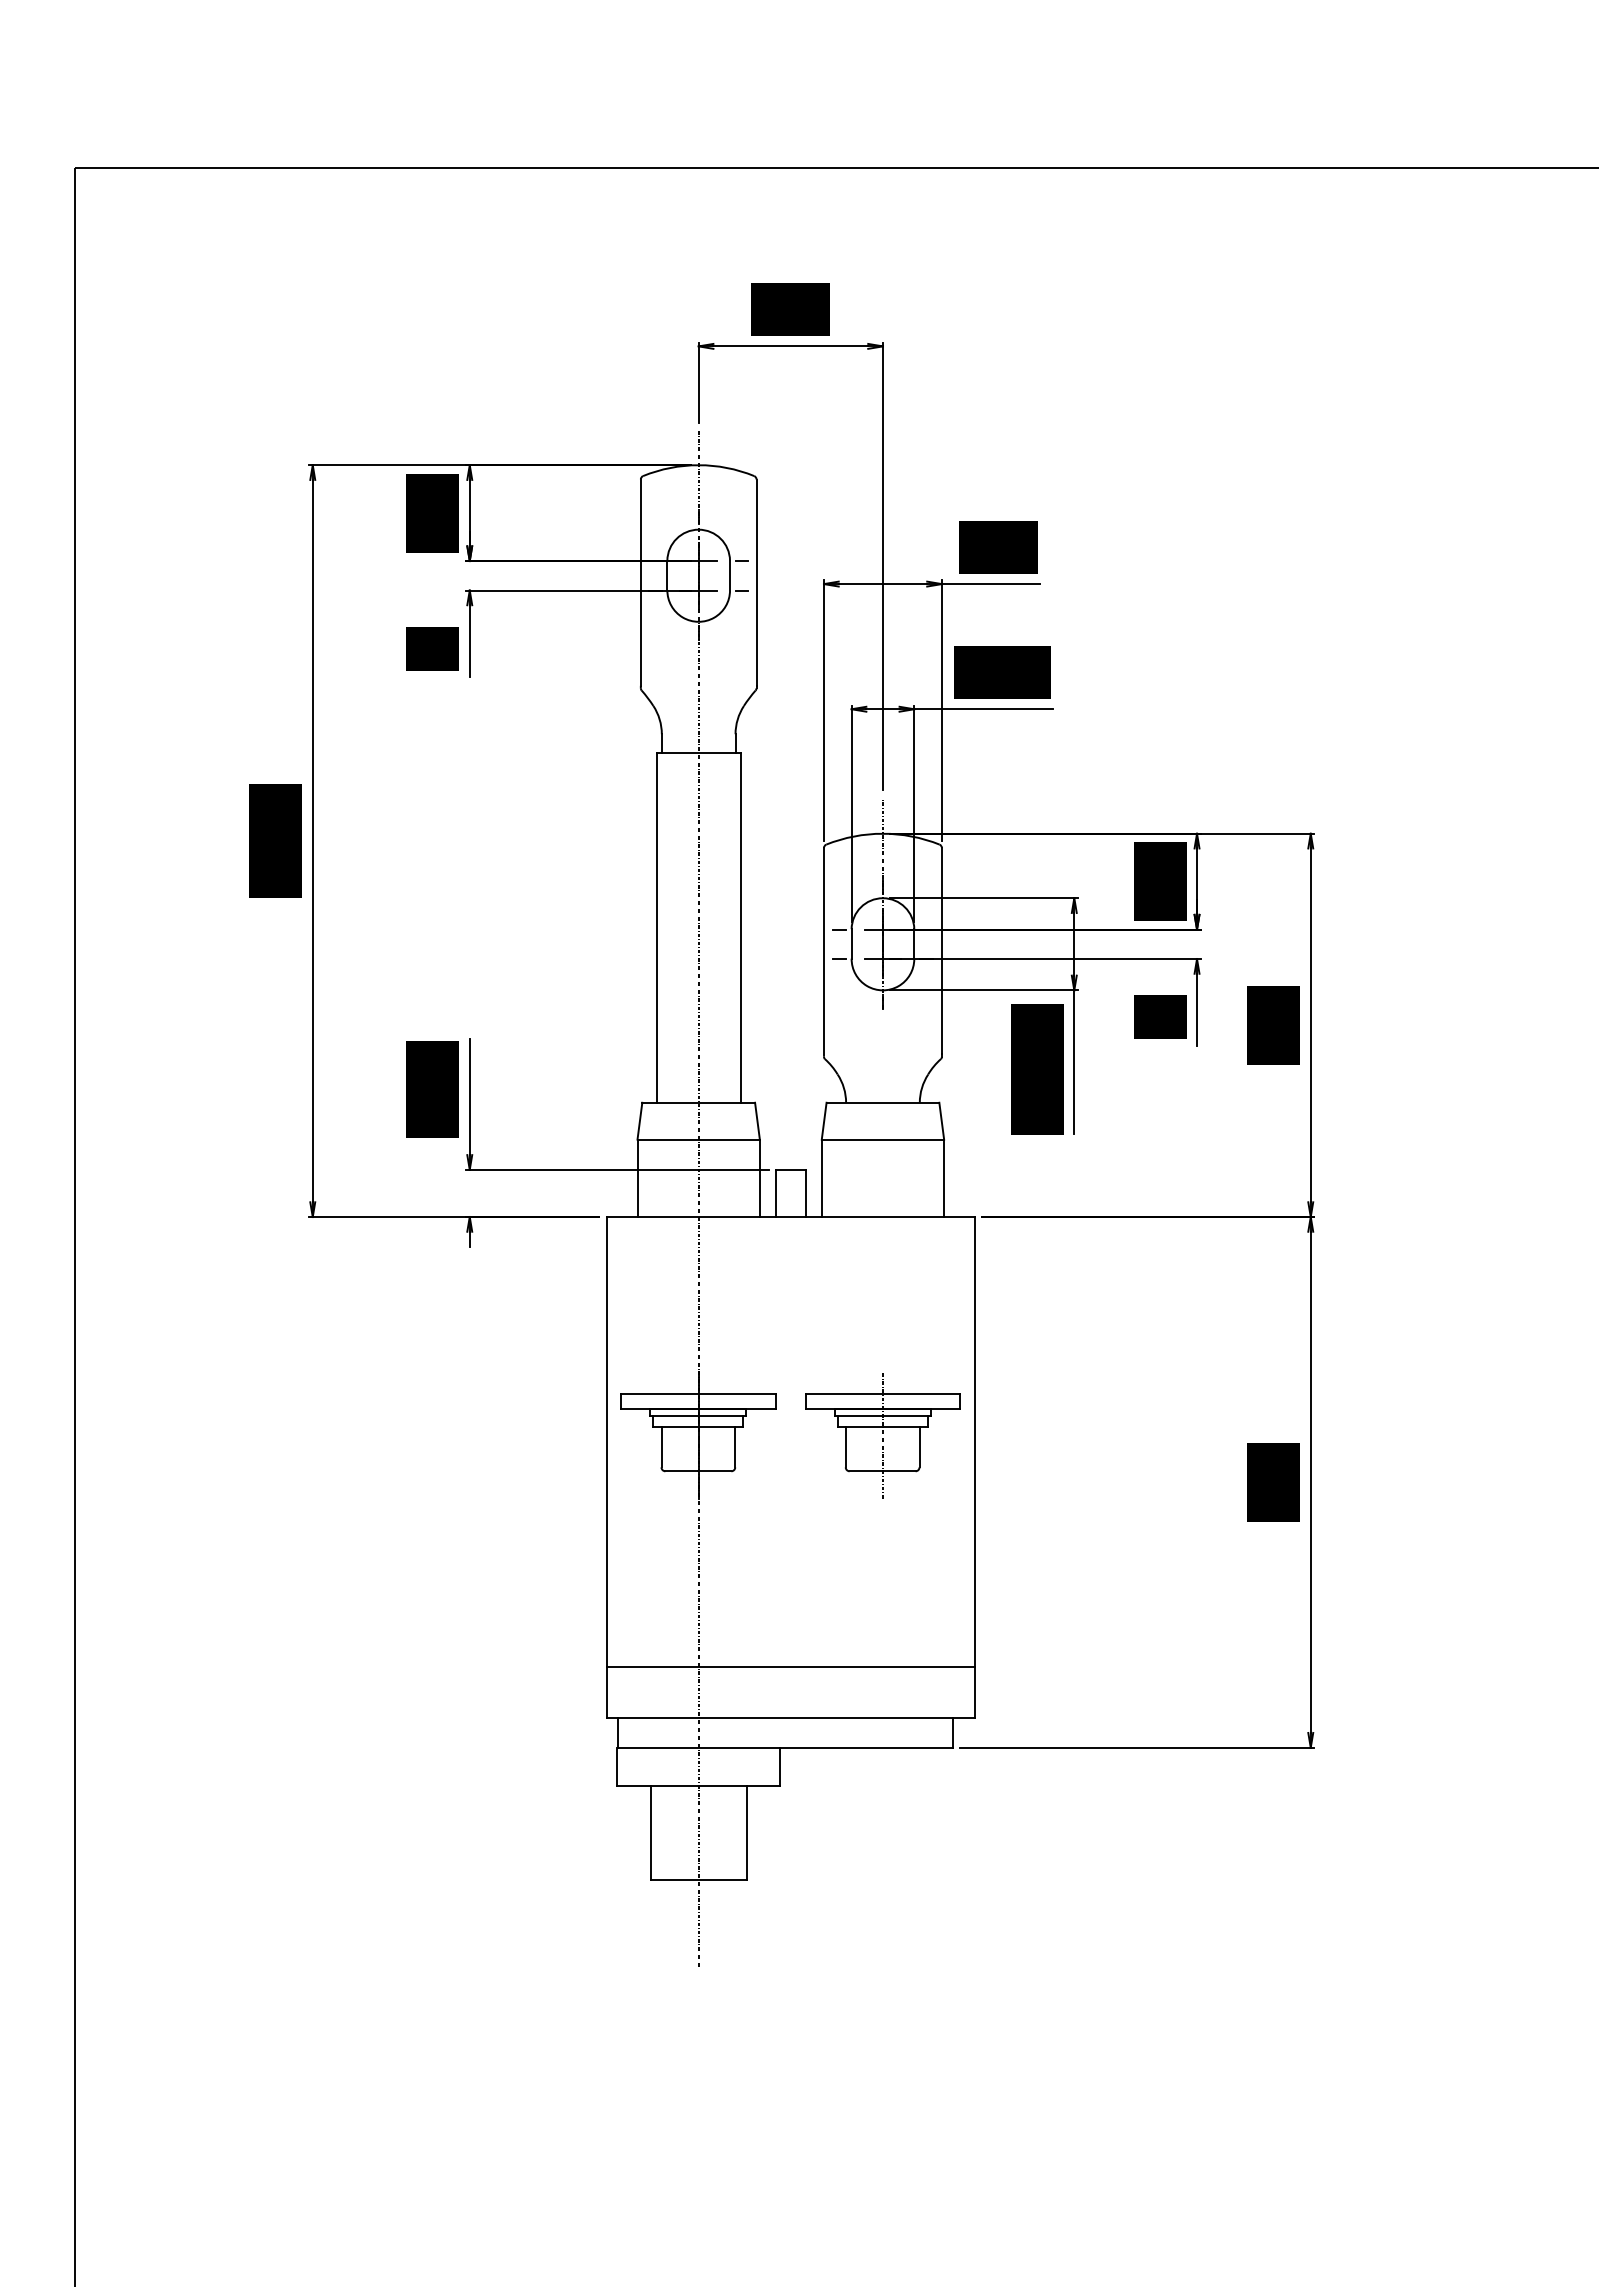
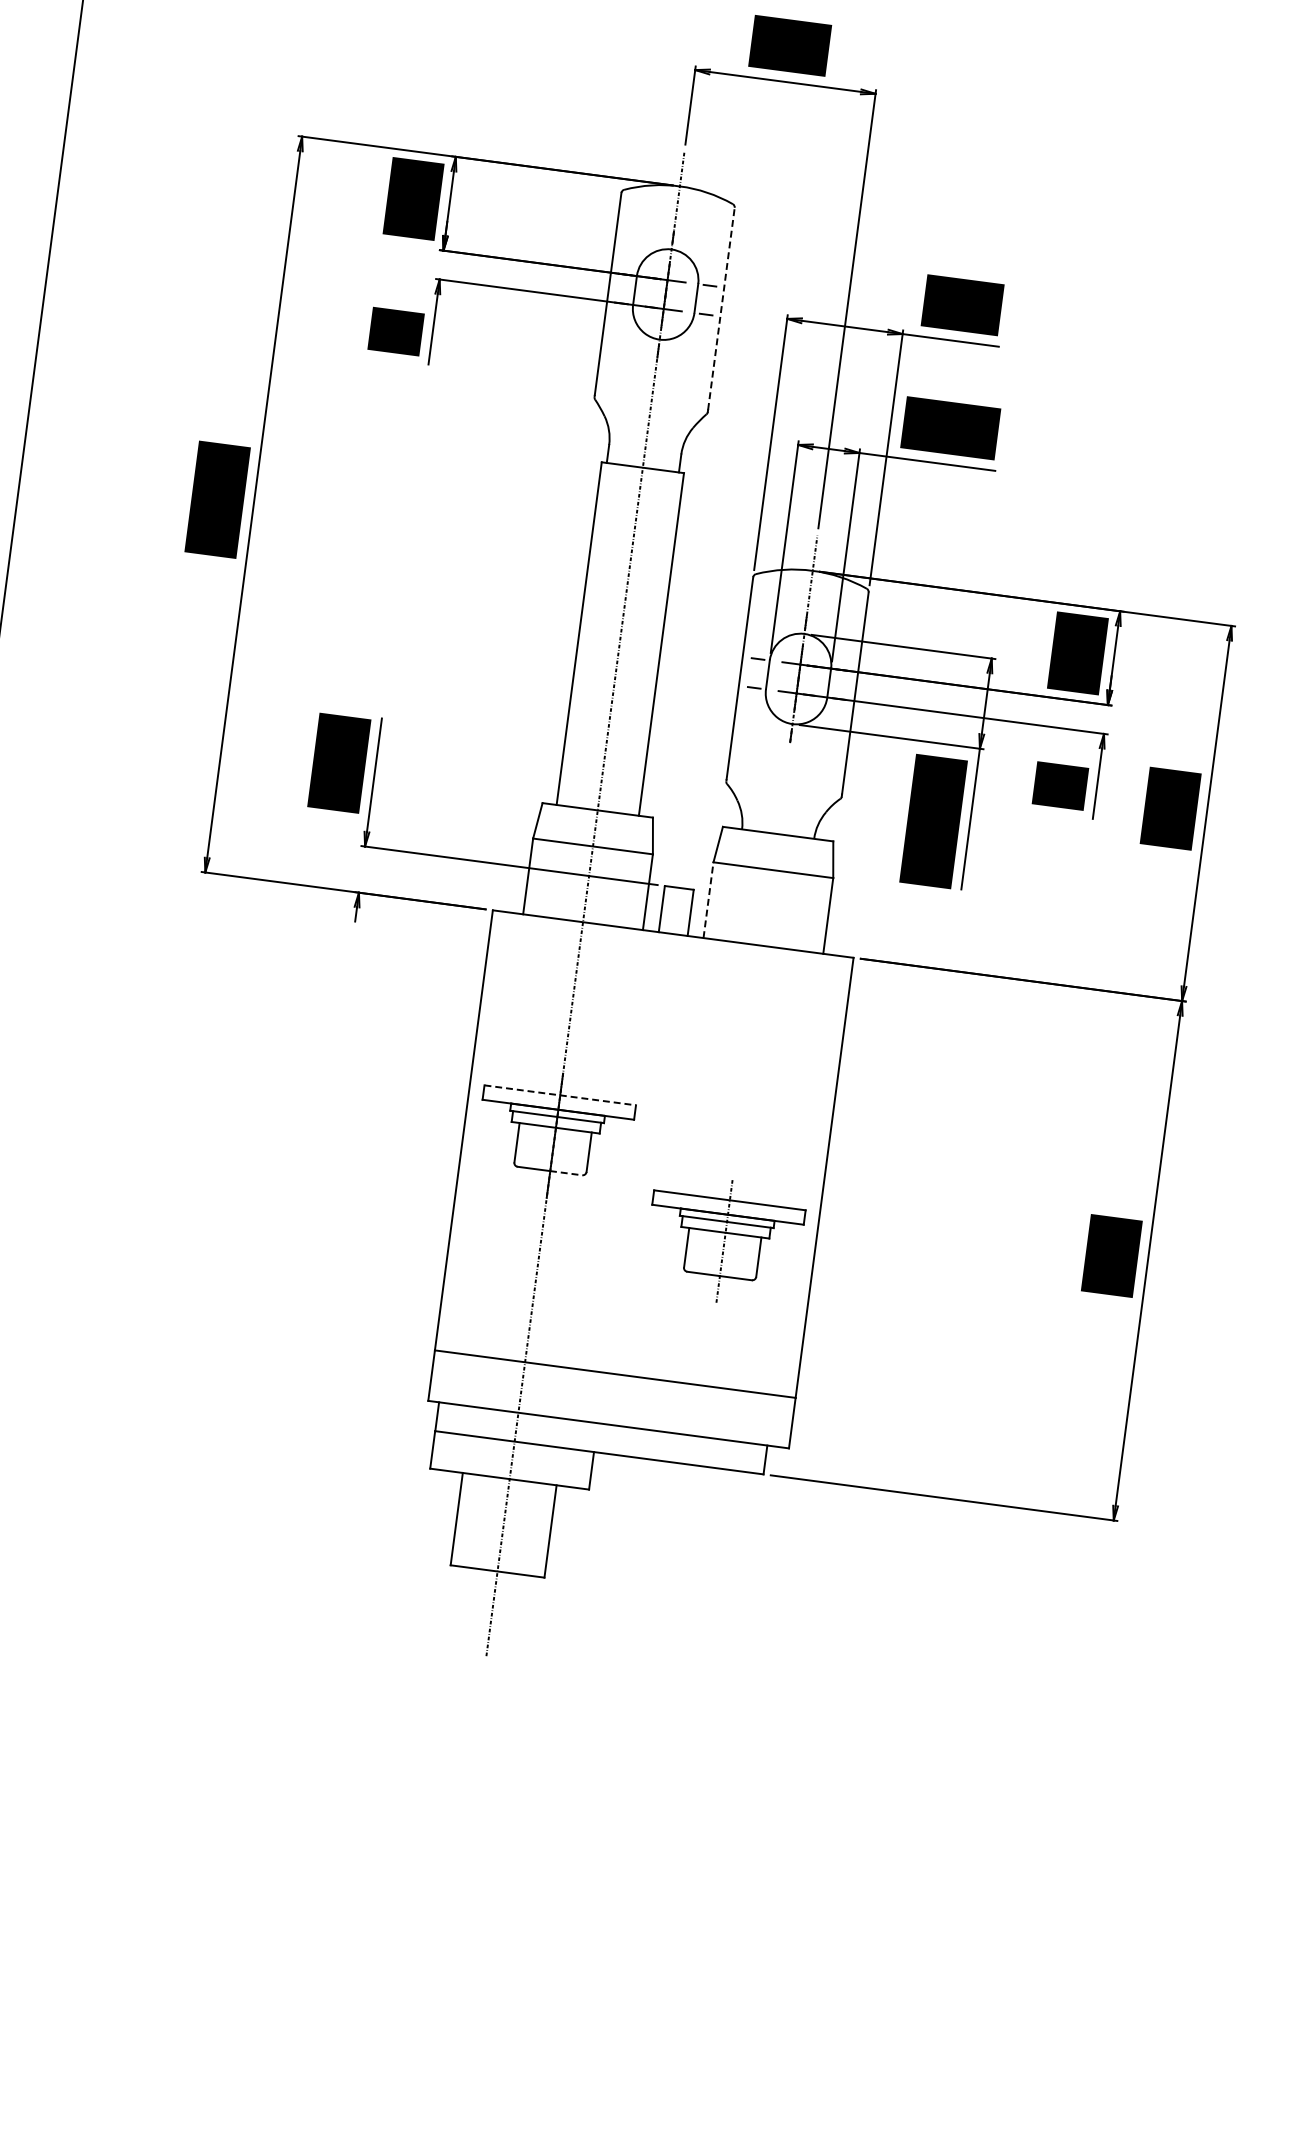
line: (756, 582) -> (721, 308), solid -> dashed
line: (821, 1178) -> (708, 900), solid -> dashed
line: (699, 1393) -> (561, 1095), solid -> dashed
part: (882, 1435) -> (724, 1240), moved
line: (715, 1471) -> (566, 1173), solid -> dashed

